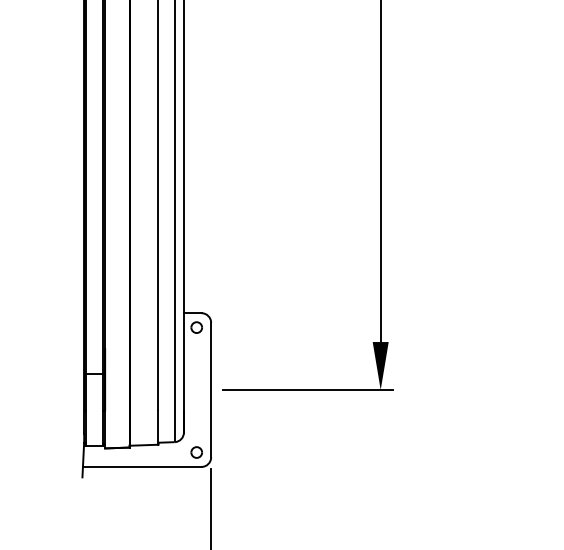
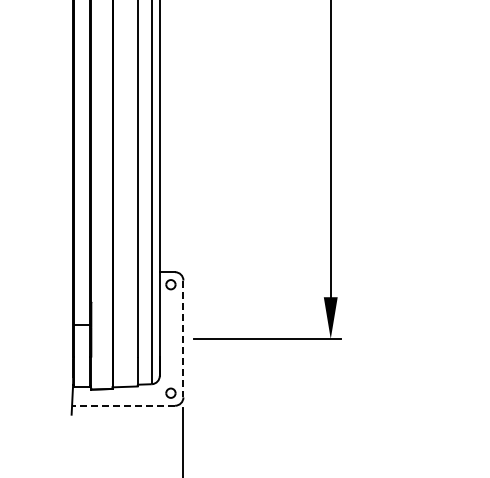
line: (211, 390) -> (183, 339), solid -> dashed
line: (142, 466) -> (123, 405), solid -> dashed

